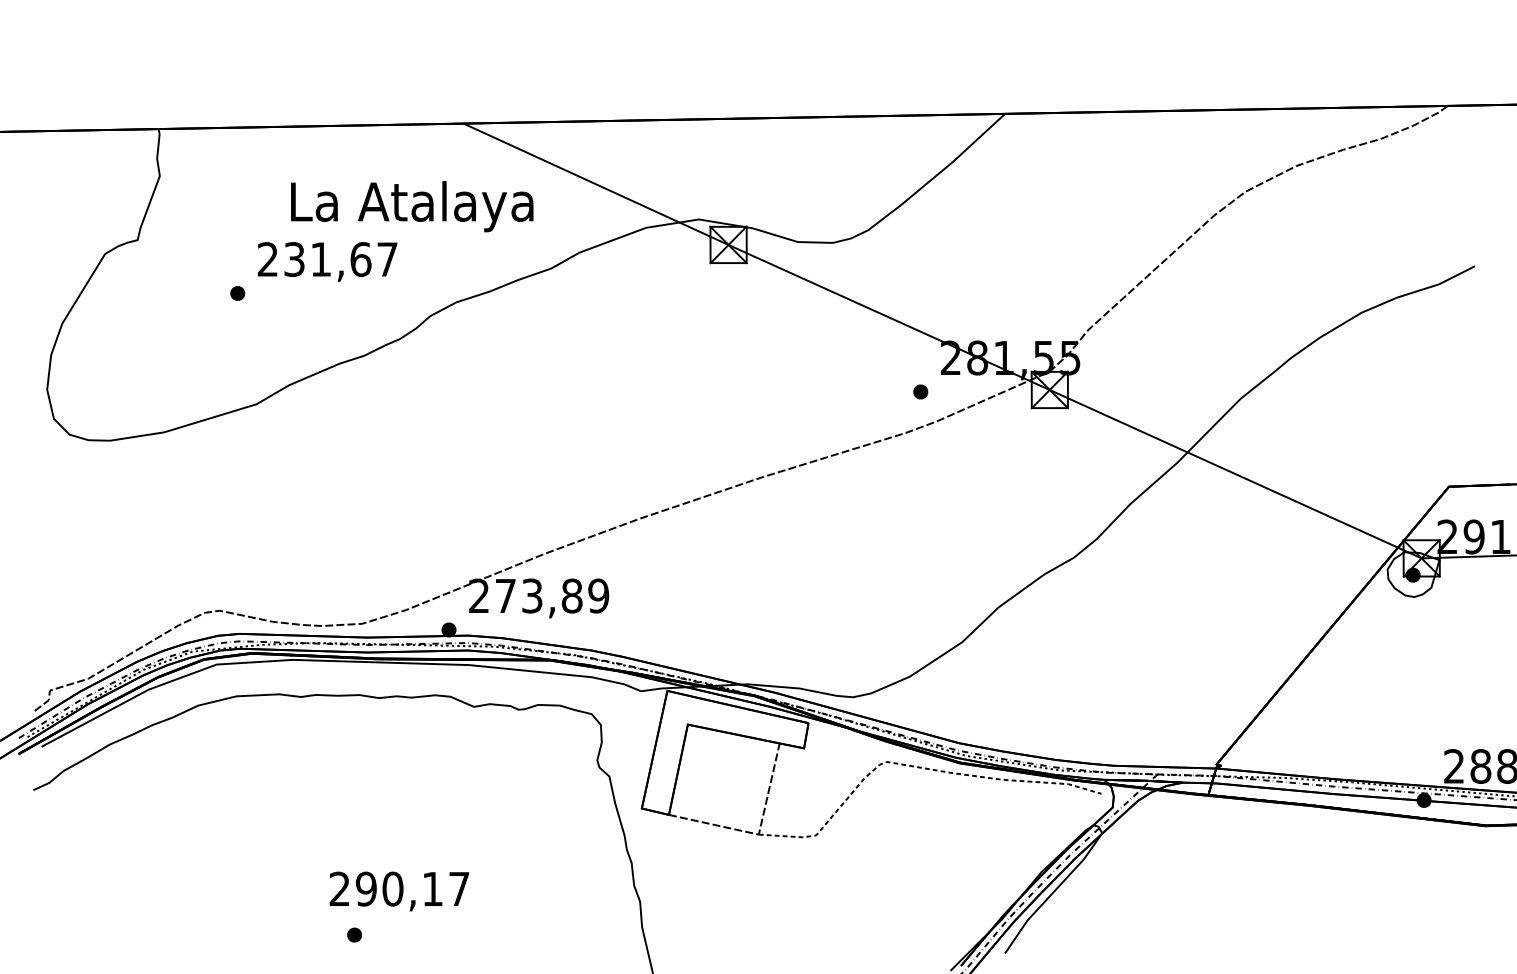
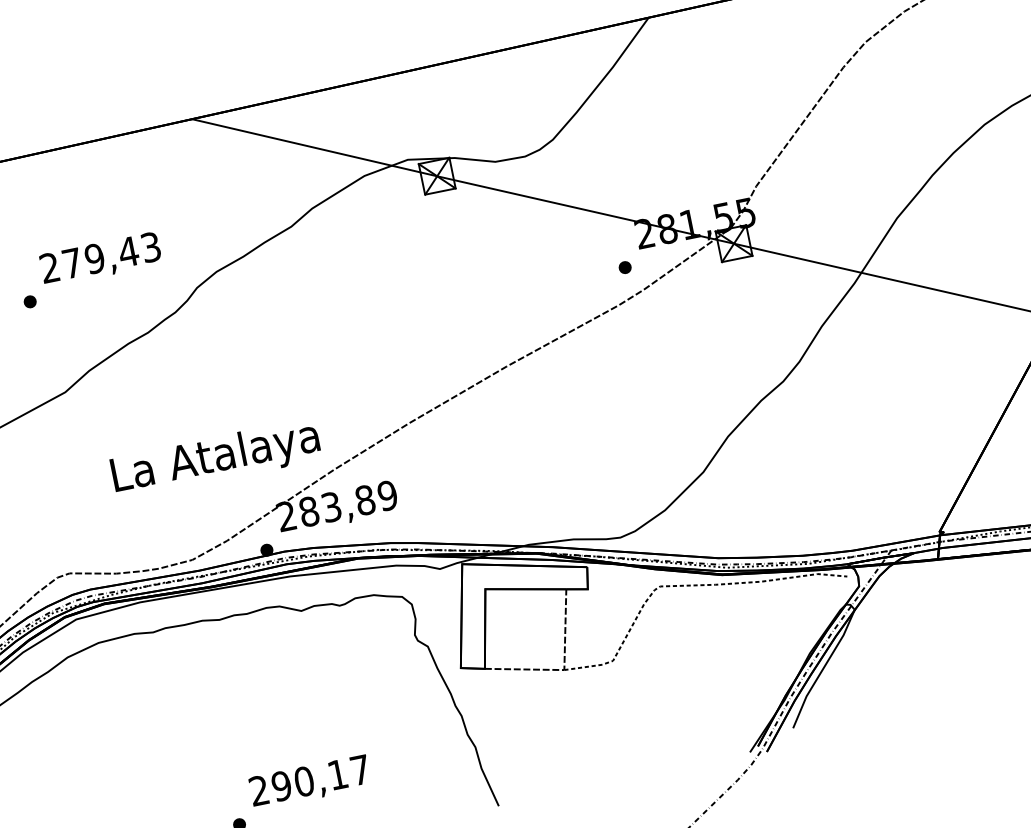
text: (412, 206) -> (216, 458), moved
text: (340, 259) -> (111, 255), 231,67 -> 279,43
text: (505, 595) -> (308, 511), 273,89 -> 283,89
text: (399, 891) -> (310, 782), moved

